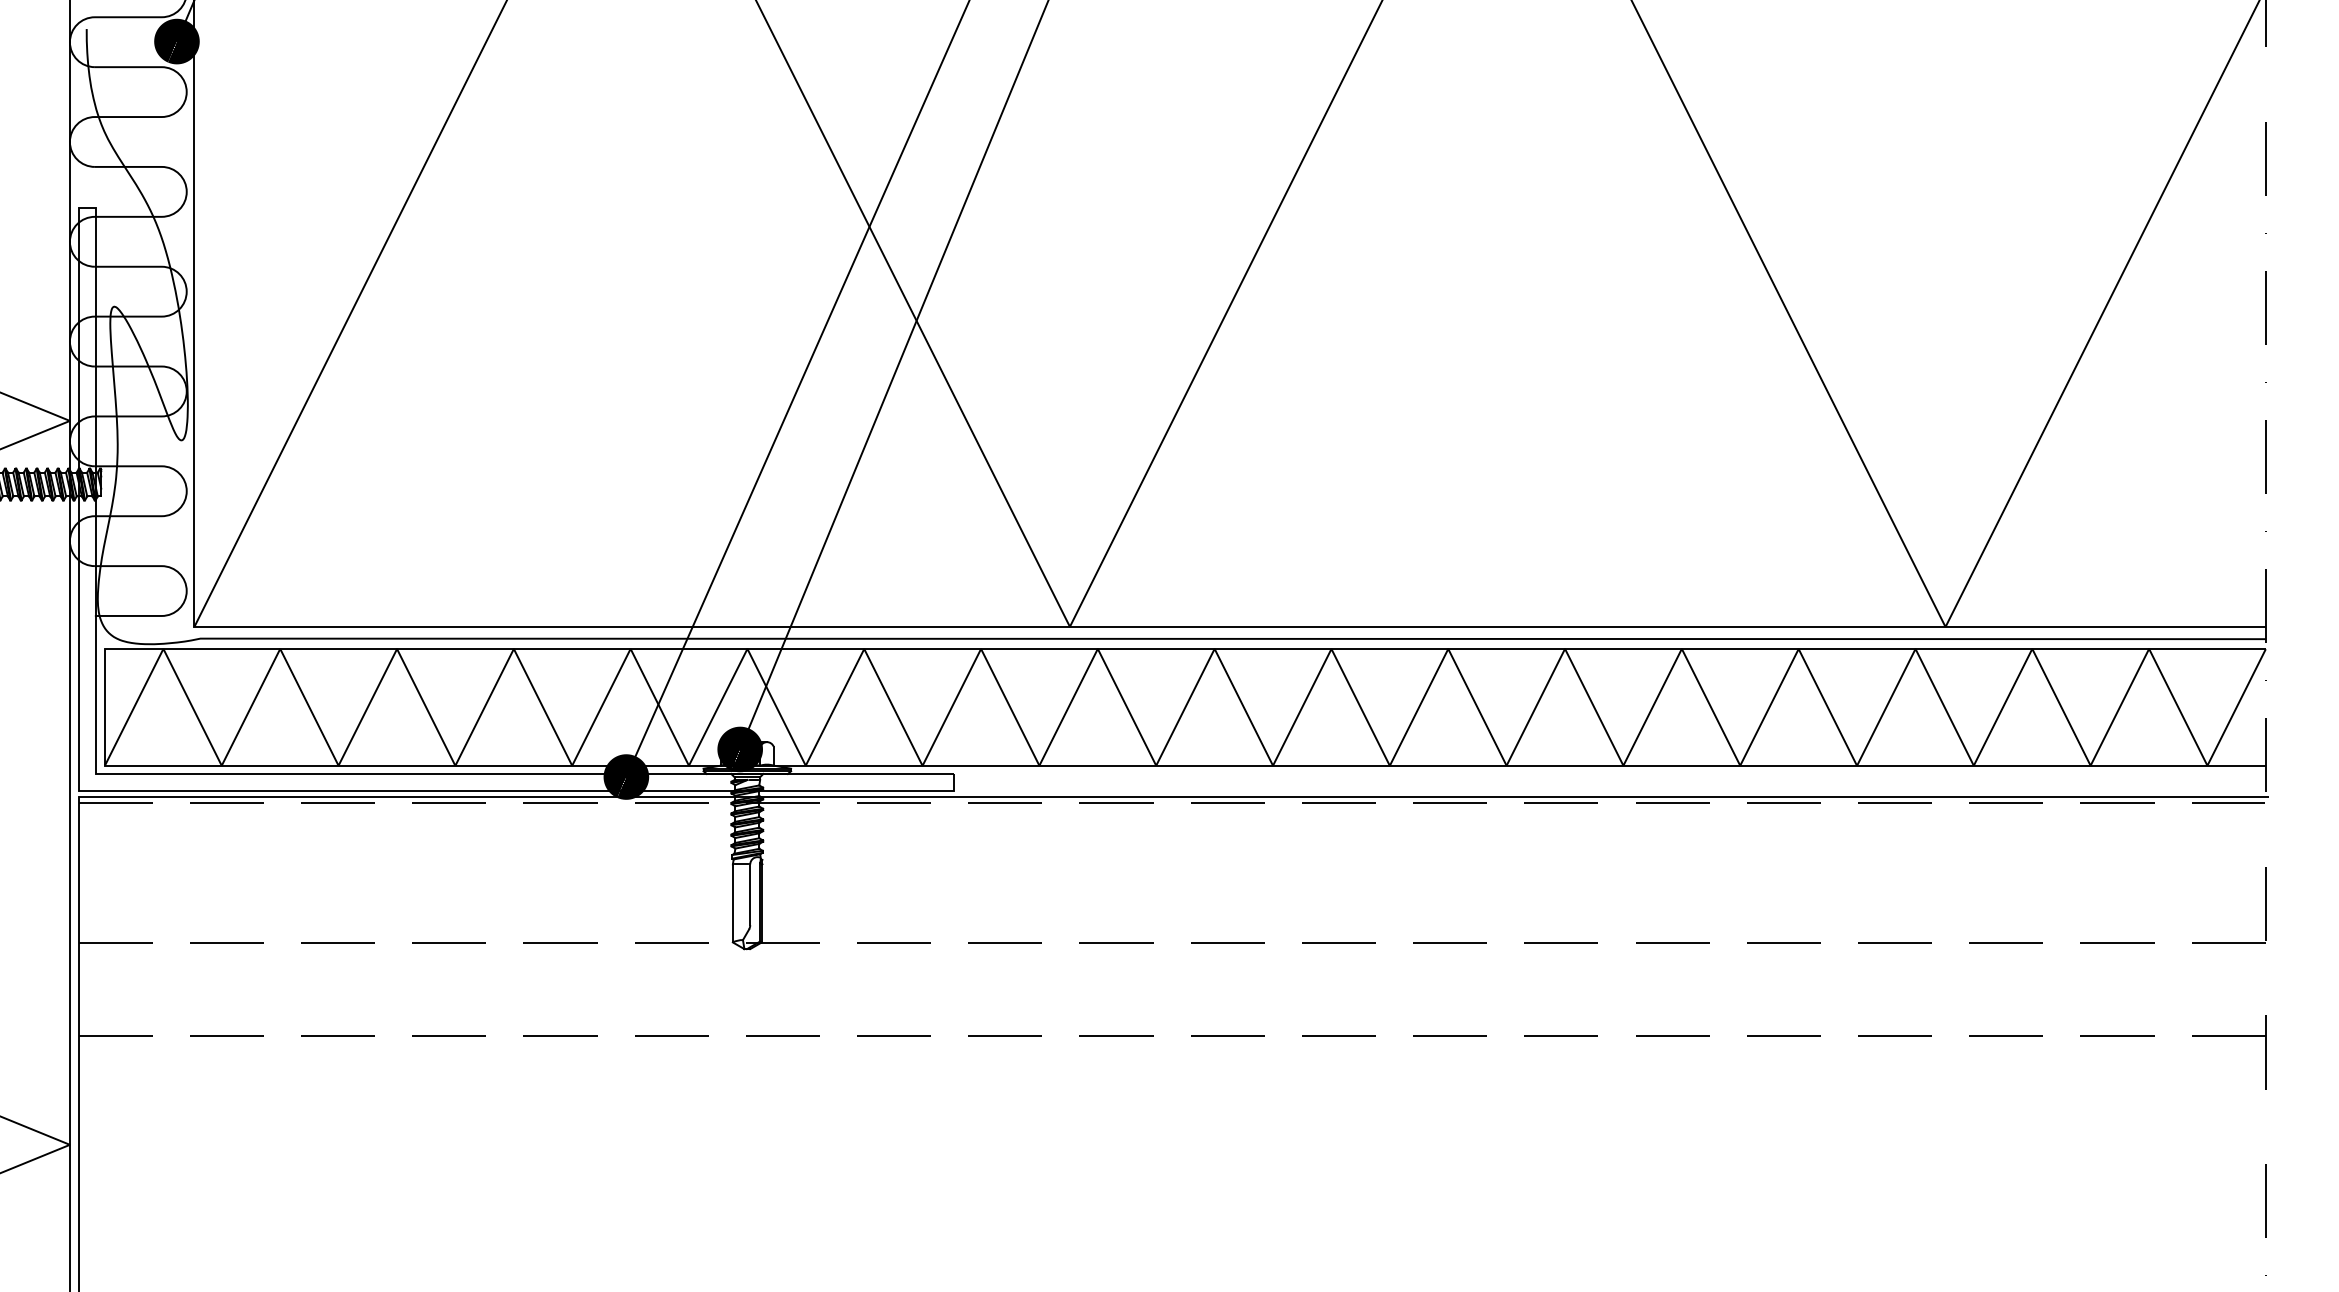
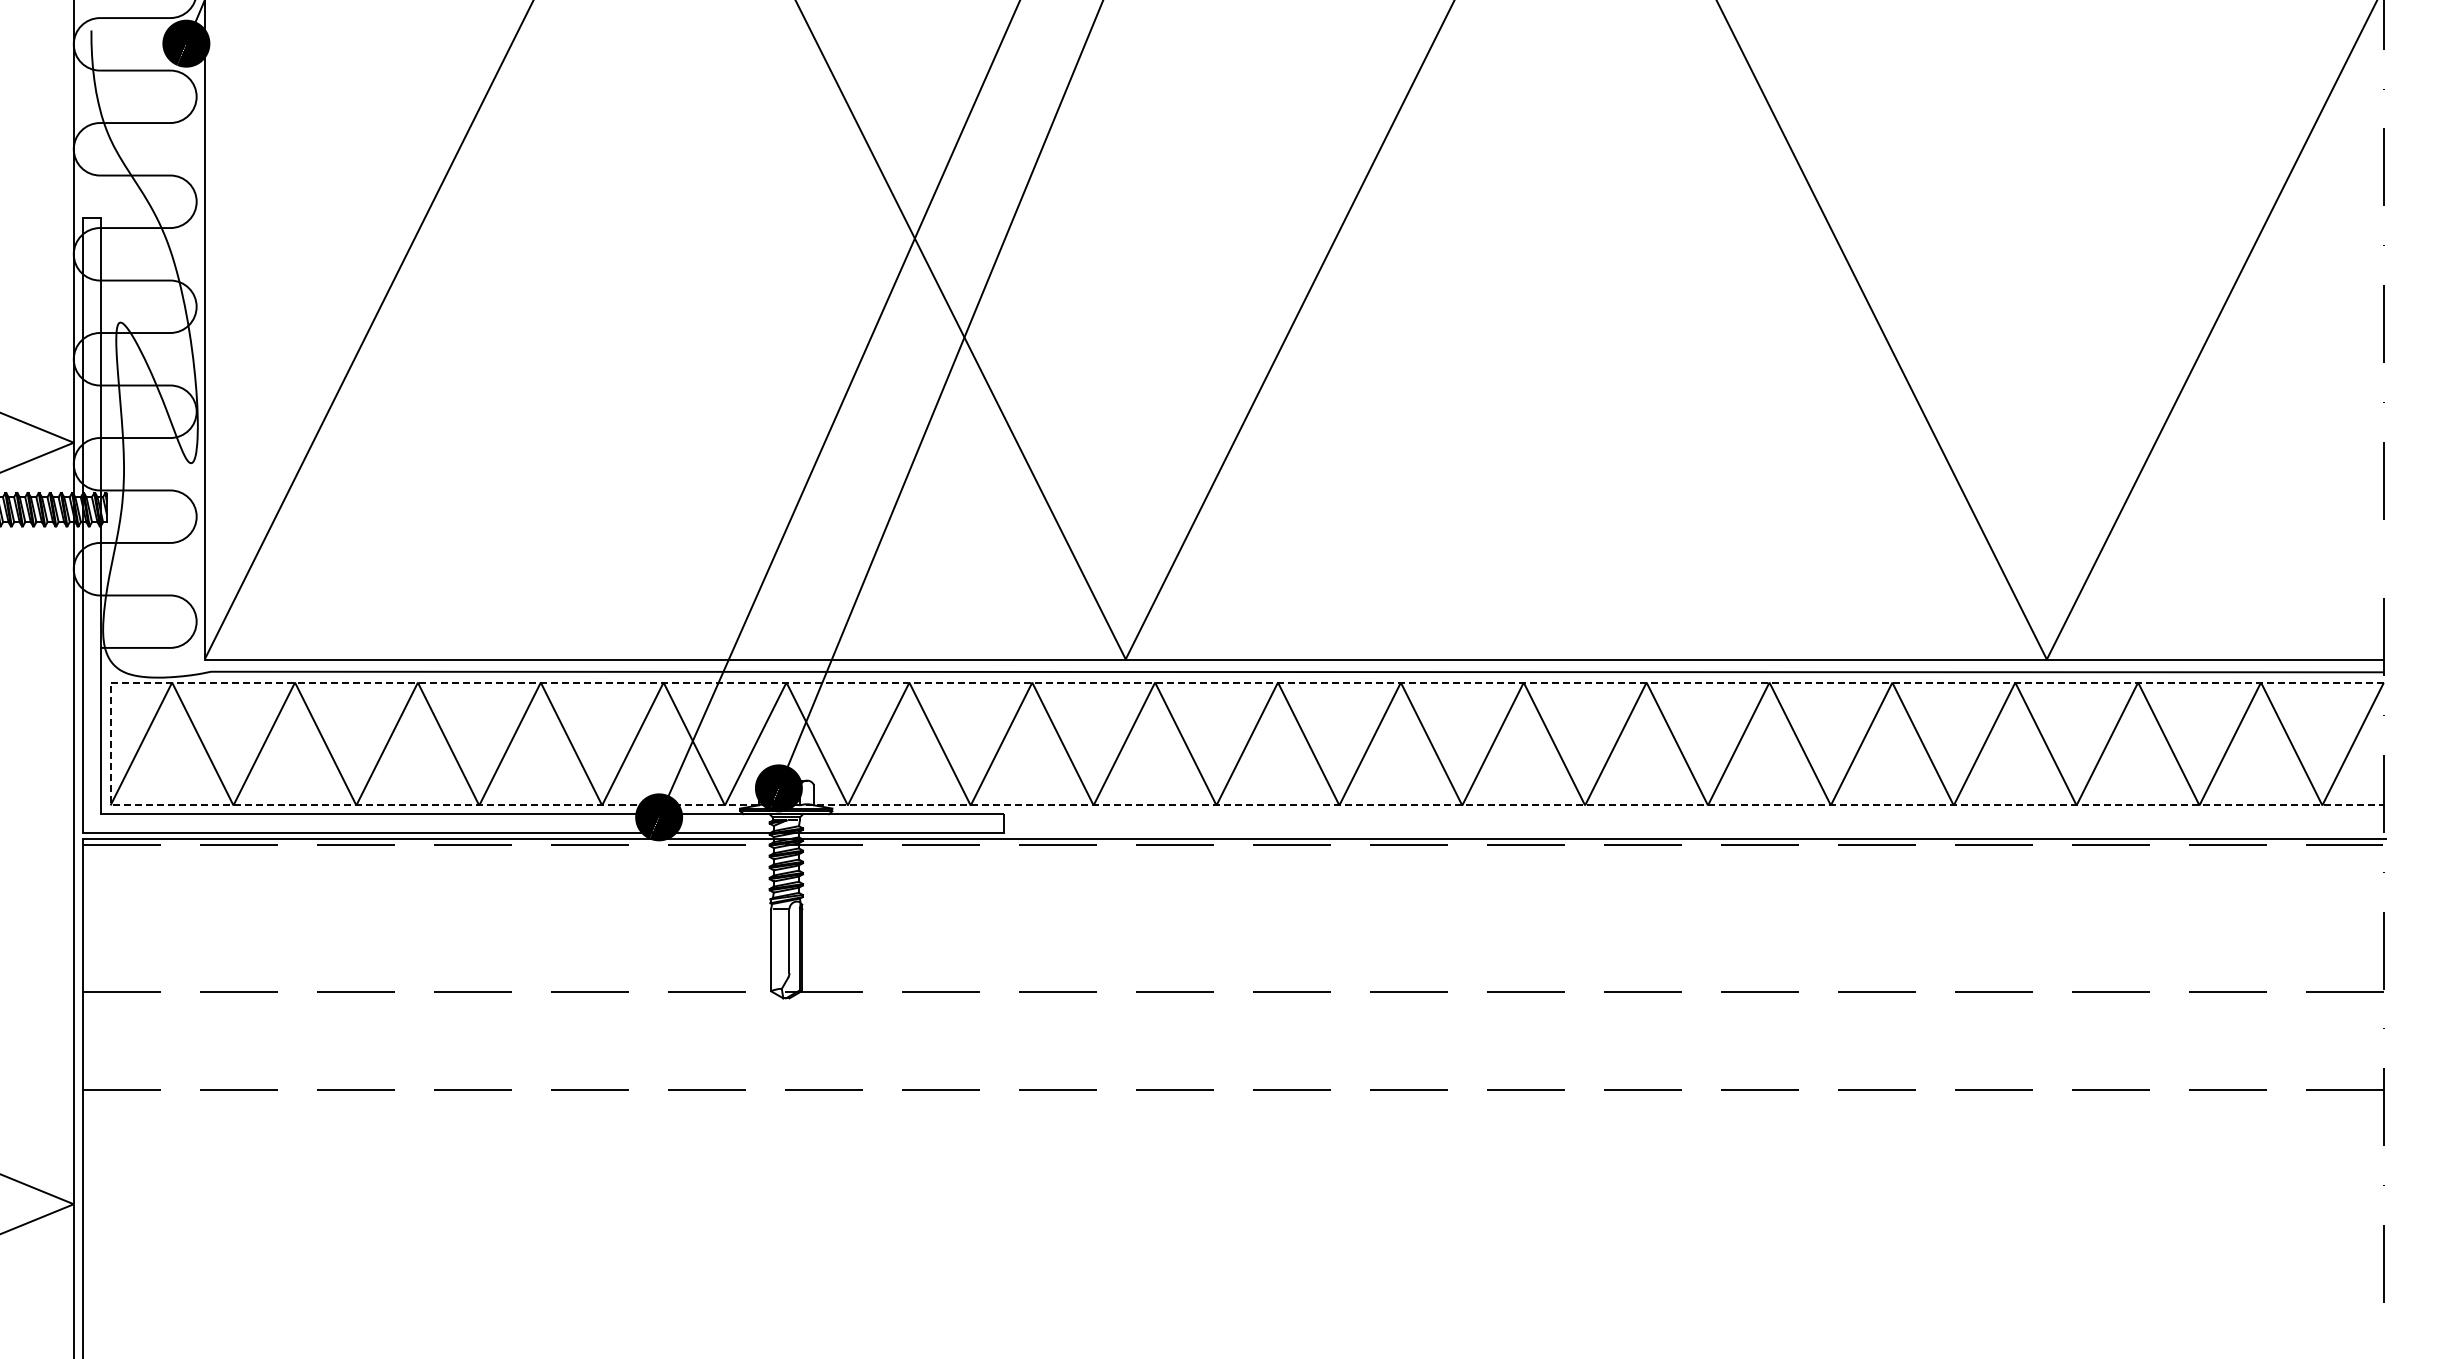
line: (104, 707) -> (110, 744), solid -> dashed

